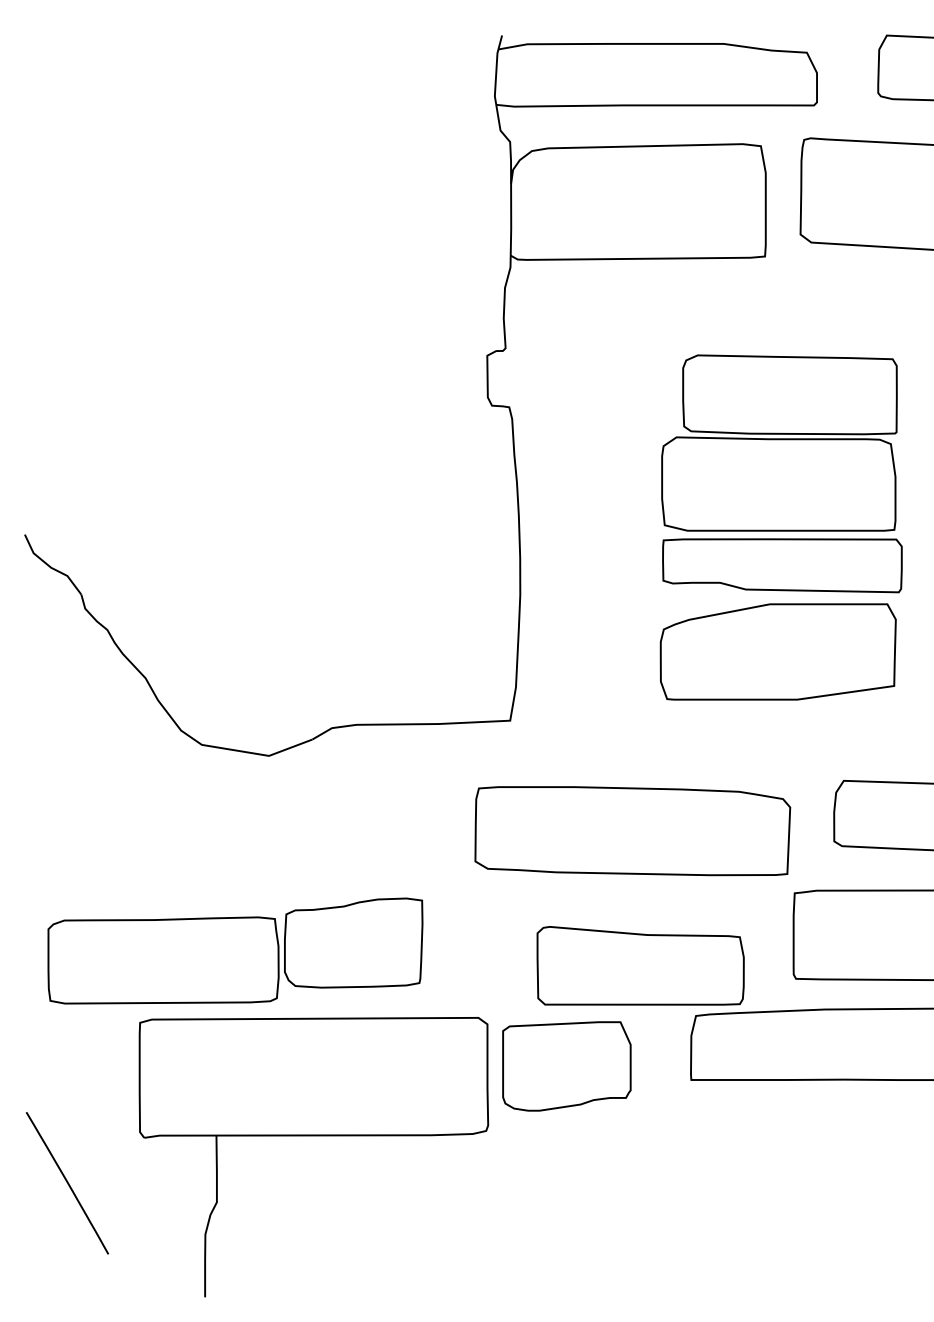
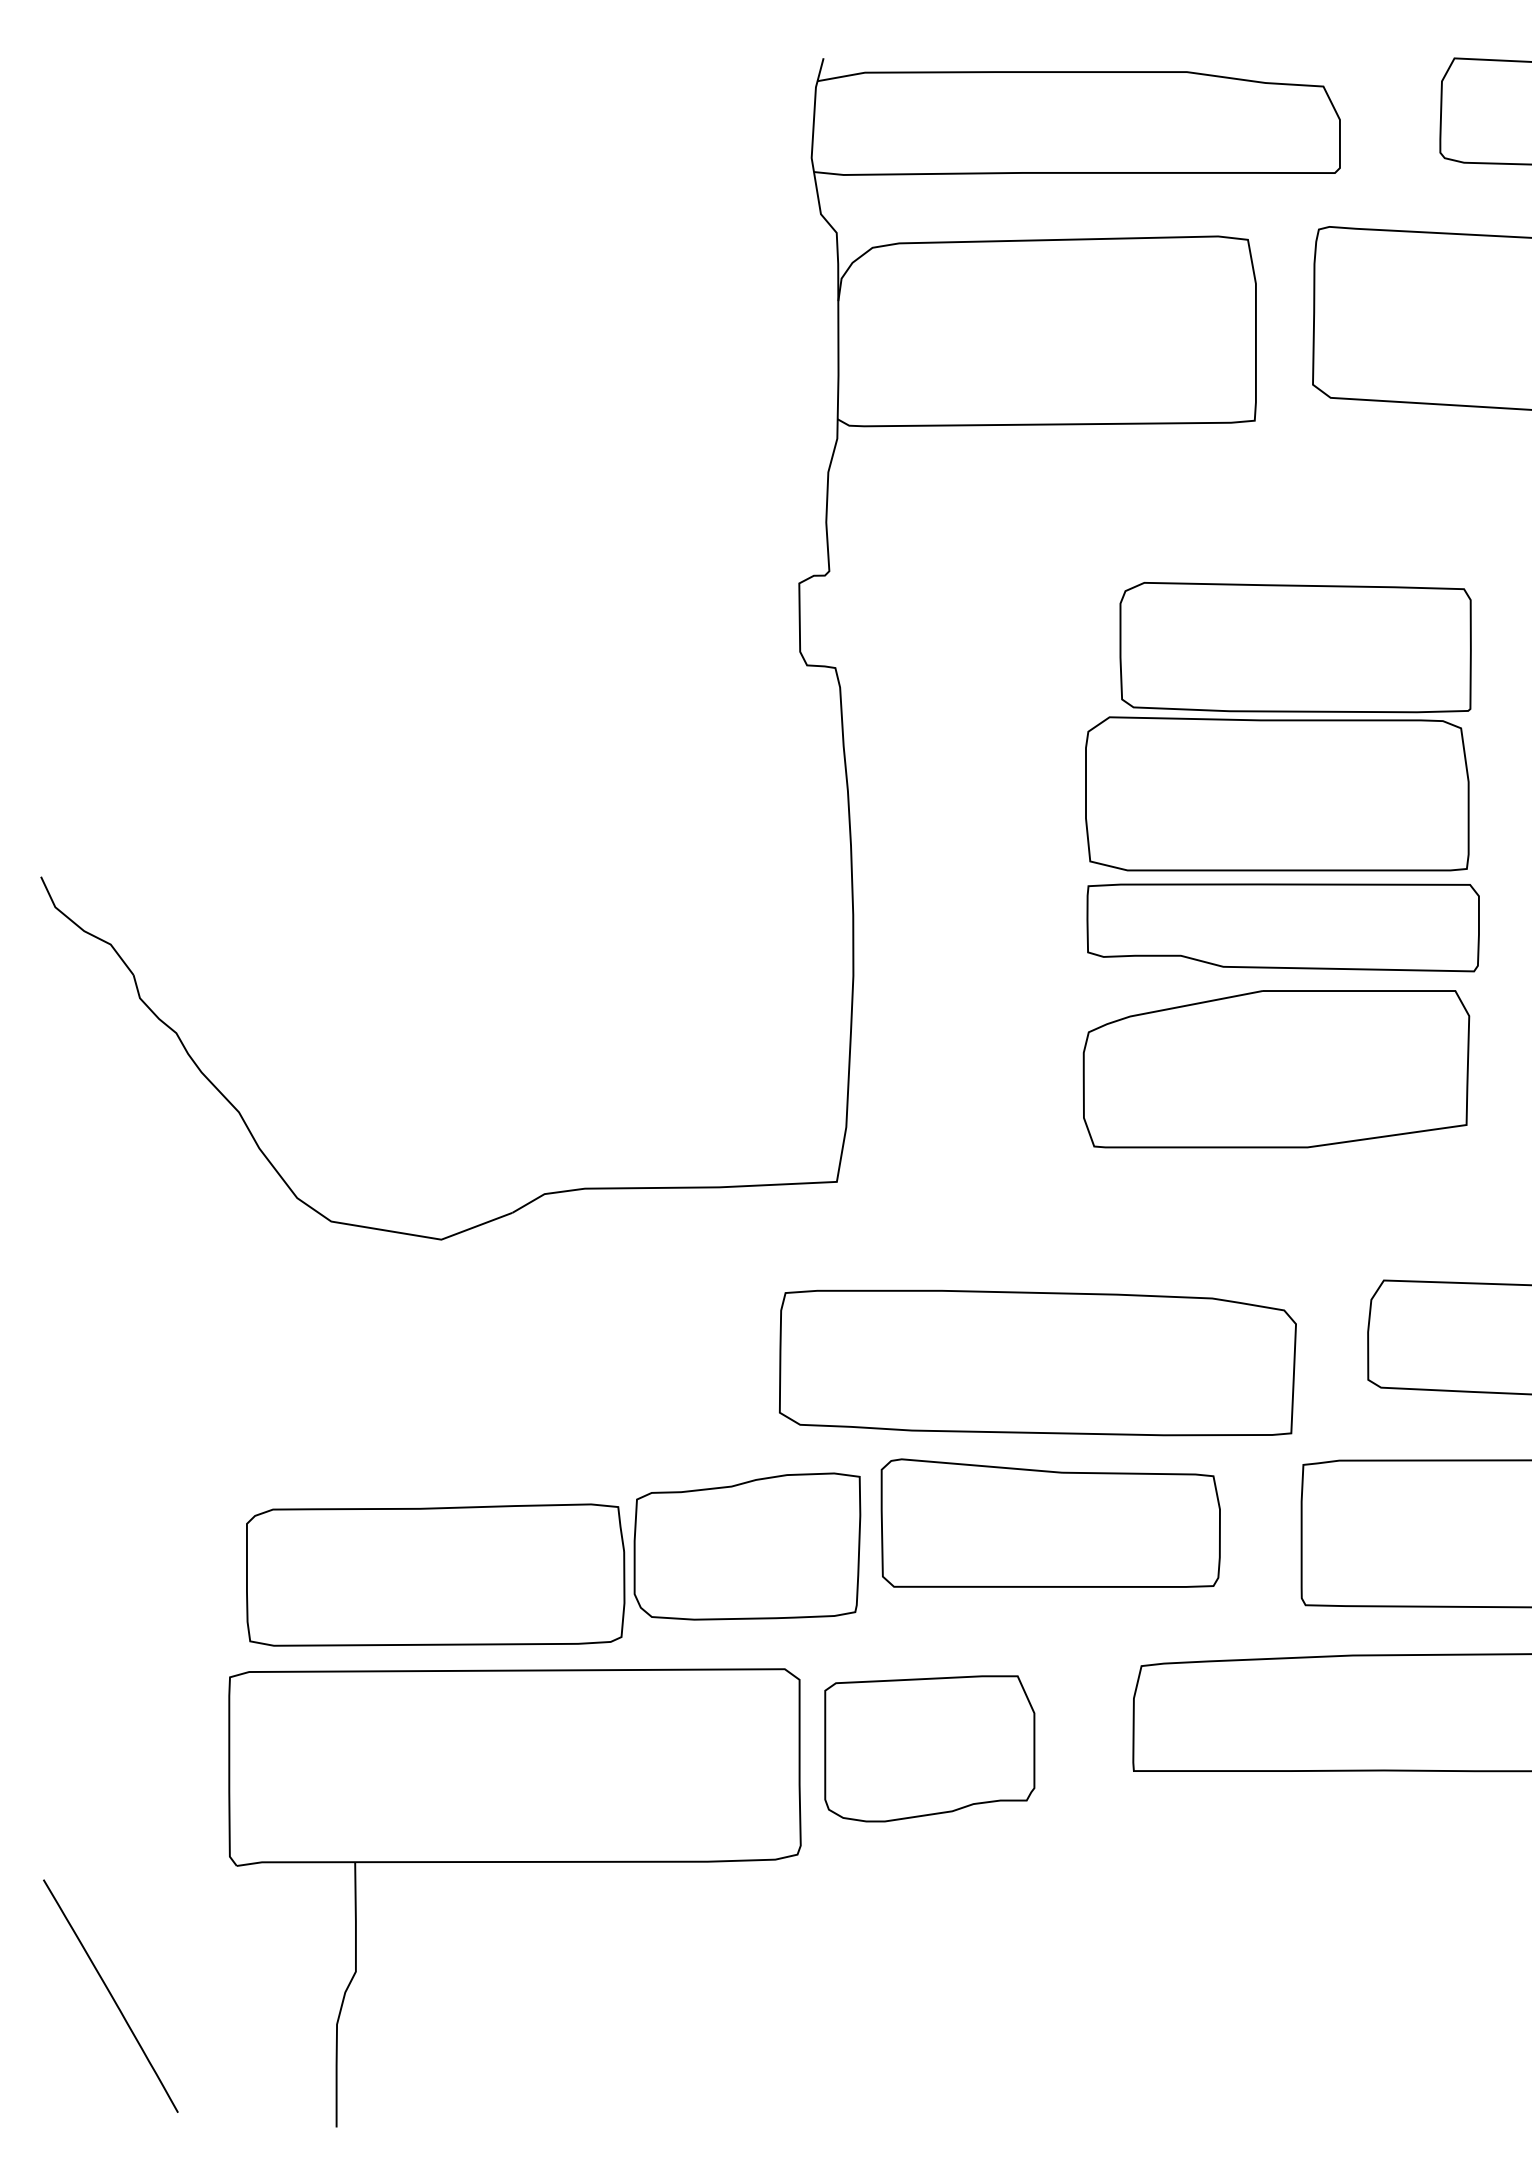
part: (235, 950) -> (553, 1558), moved
part: (640, 965) -> (1050, 1522), moved
line: (67, 1183) -> (110, 1996), moved

